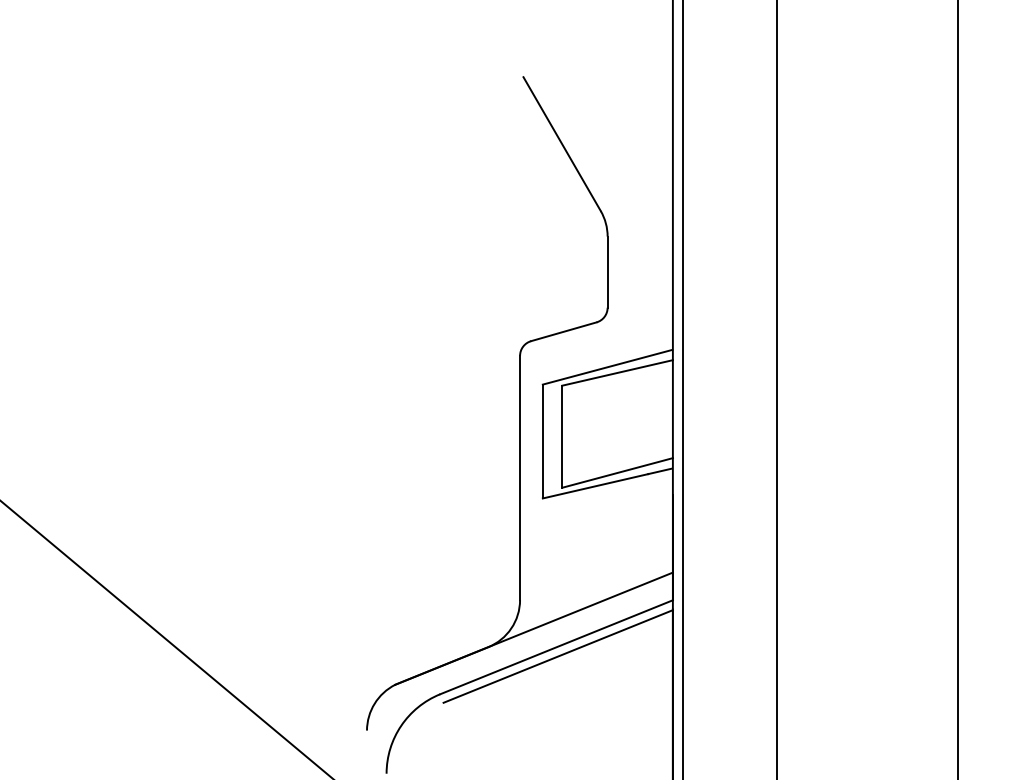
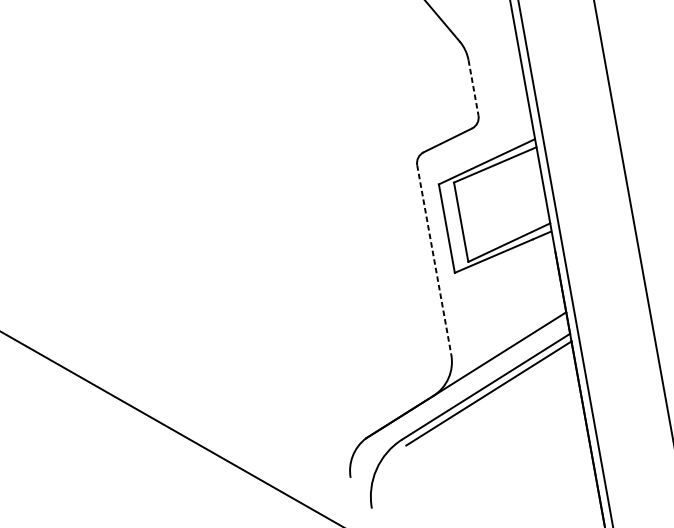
line: (607, 272) -> (473, 88), solid -> dashed
line: (520, 478) -> (434, 260), solid -> dashed

